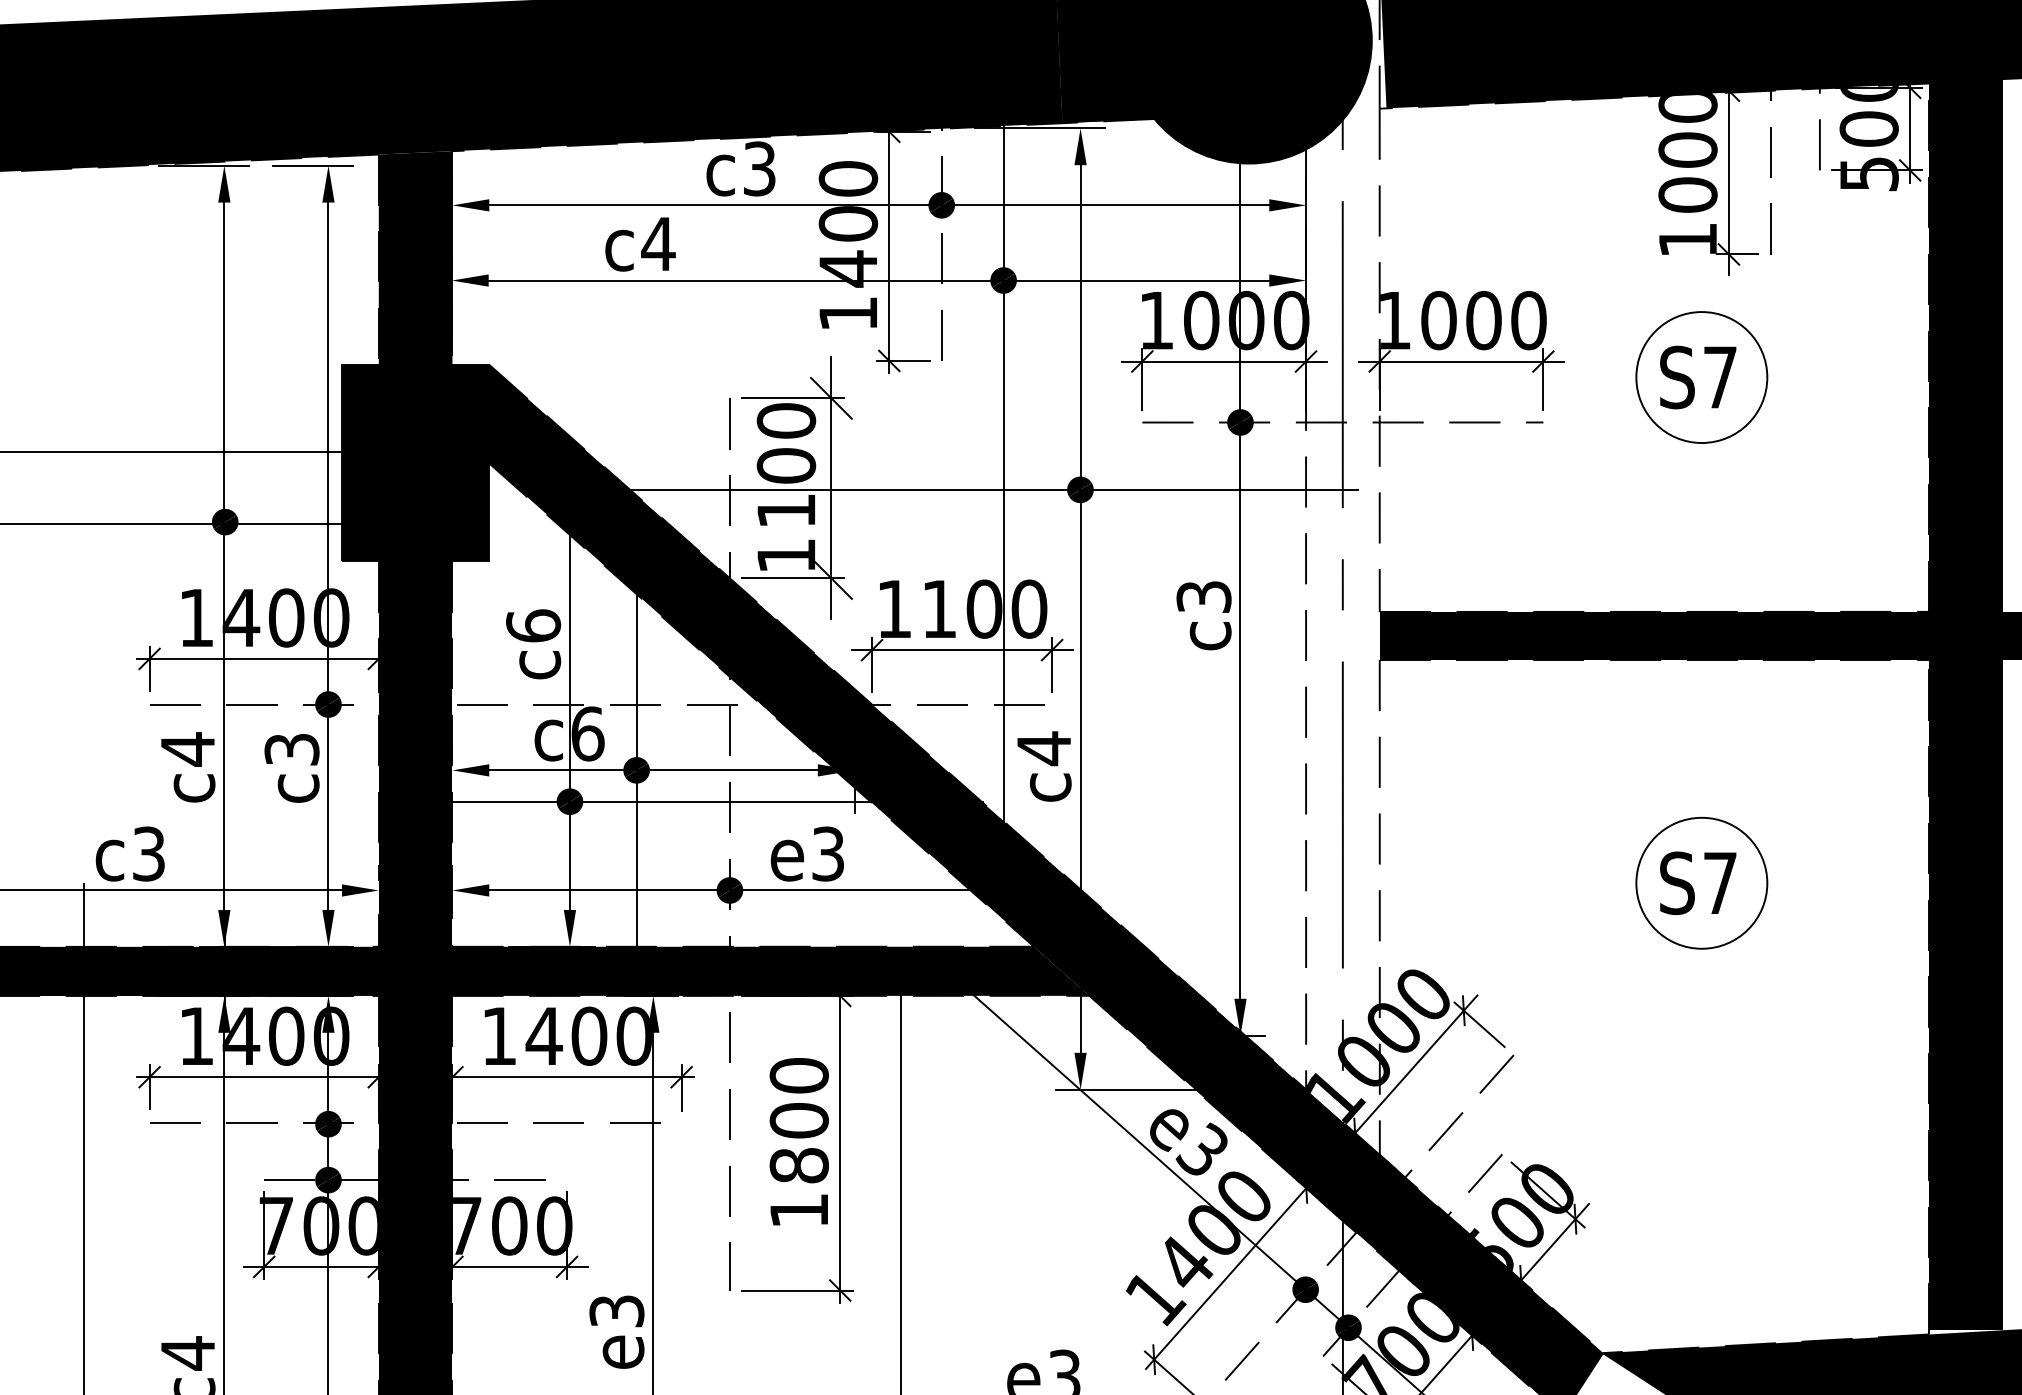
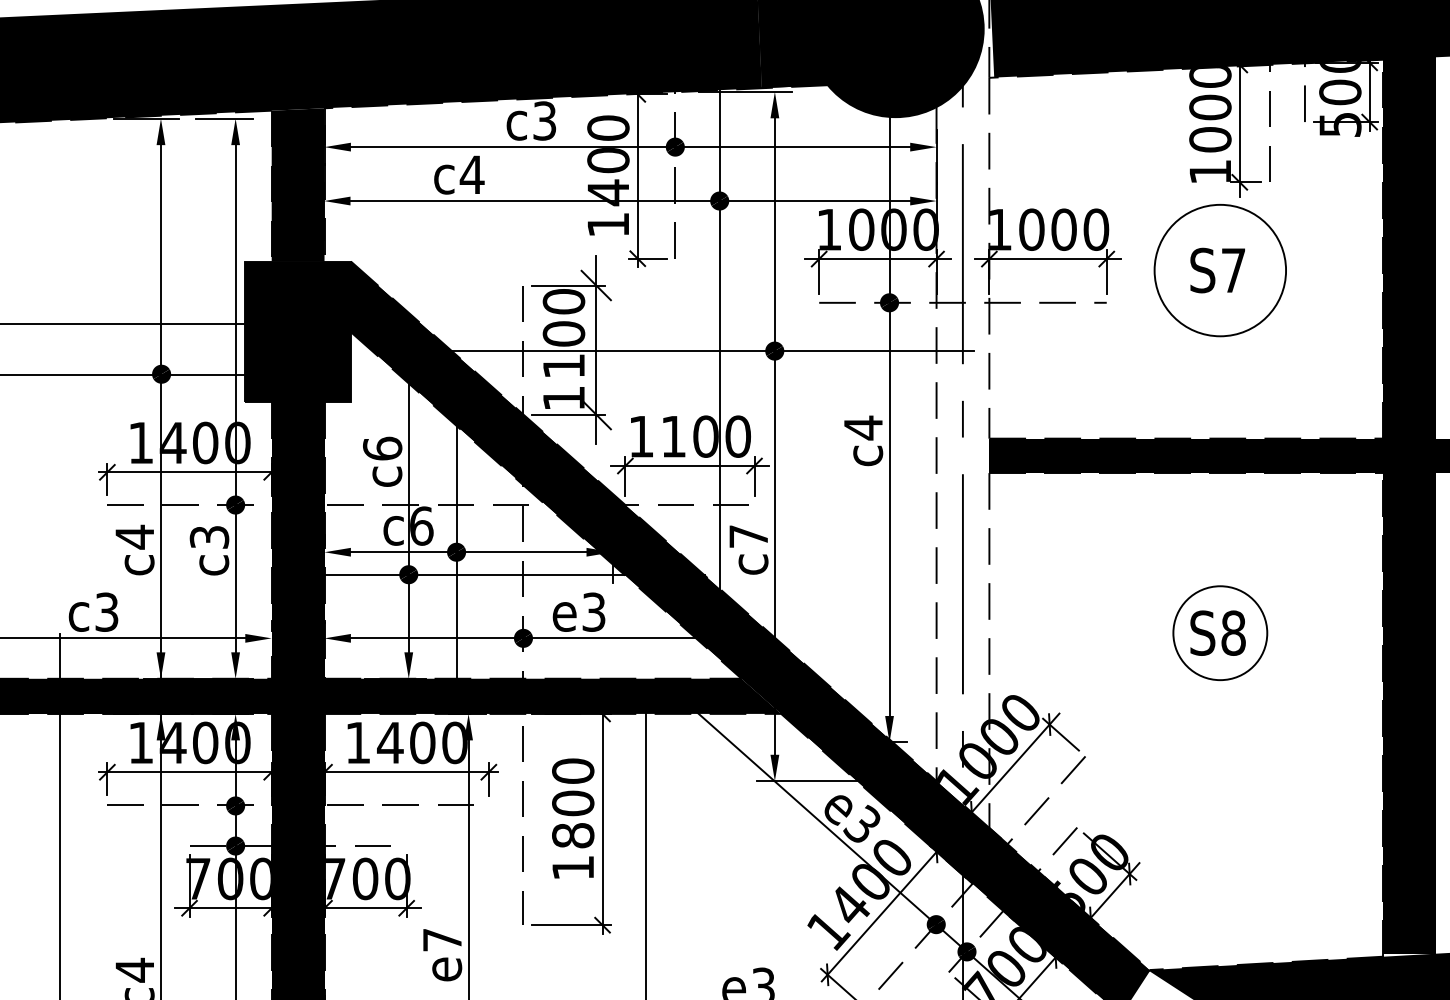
circle: (1701, 377) -> (1220, 270), size x1.4
text: (1203, 596) -> (863, 427), c3 -> c4
text: (1043, 748) -> (748, 536), c4 -> c7
text: (1720, 883) -> (1233, 633), S7 -> S8
text: (616, 1311) -> (442, 940), e3 -> e7

